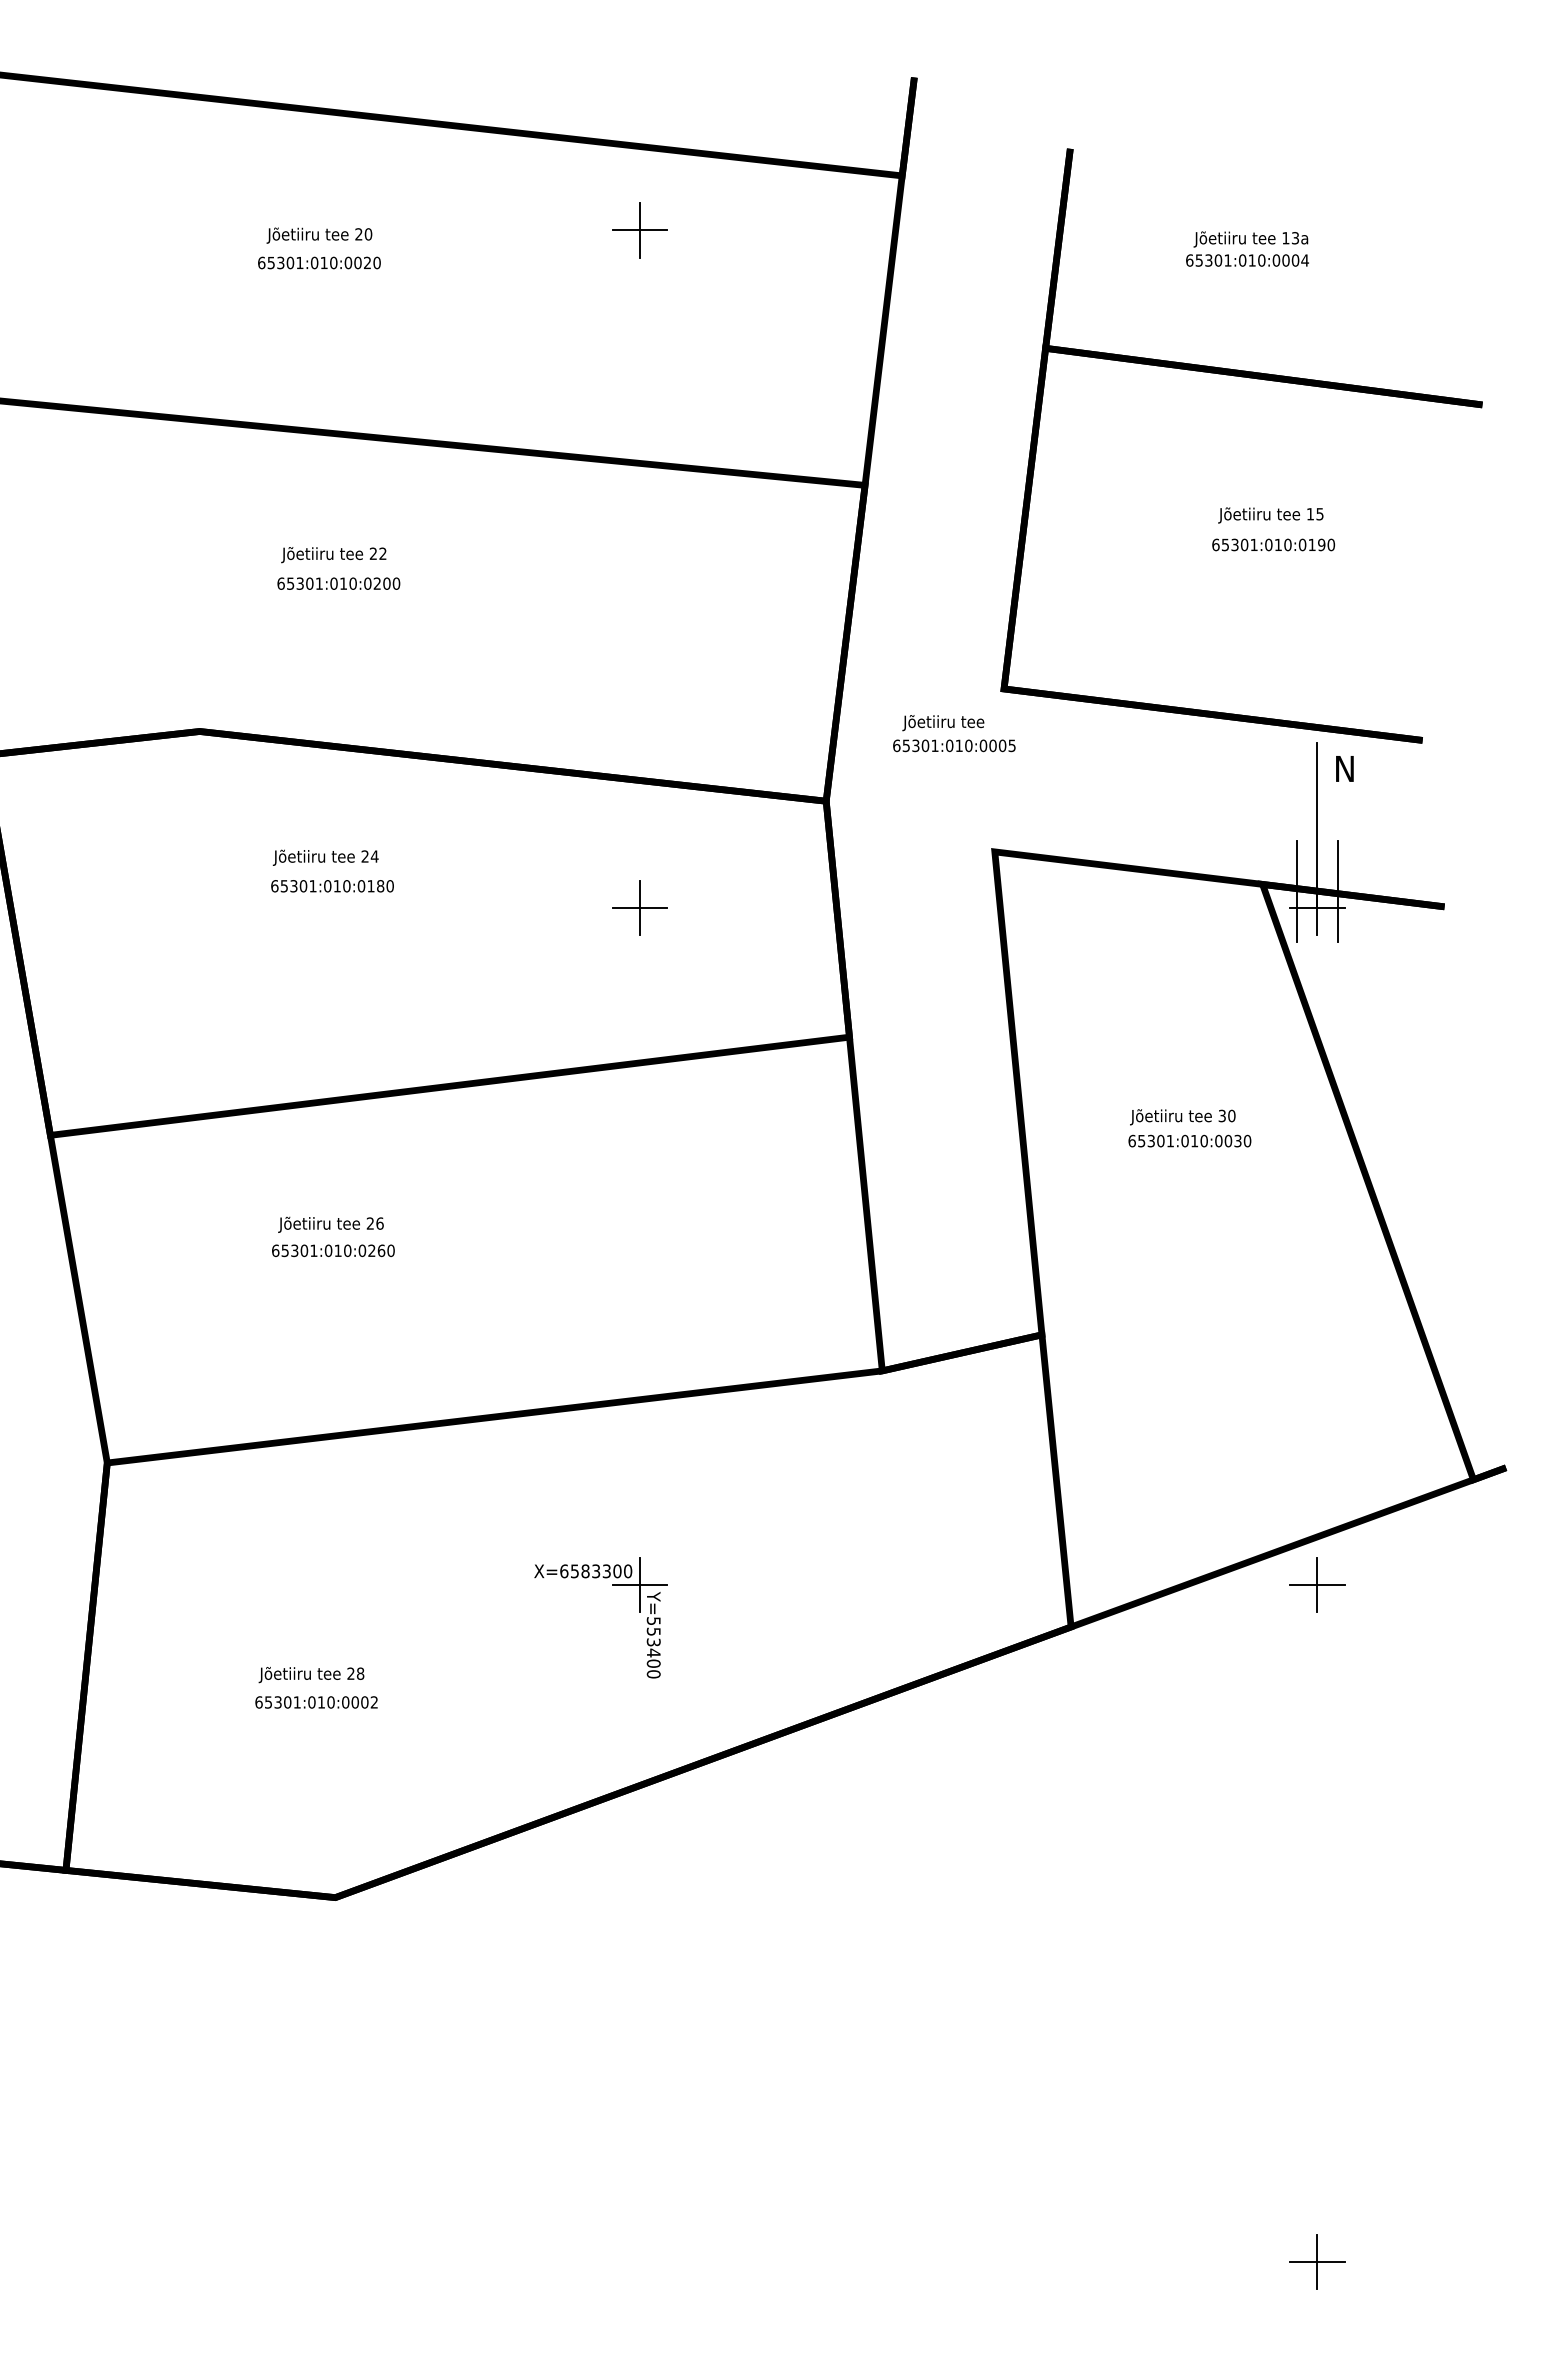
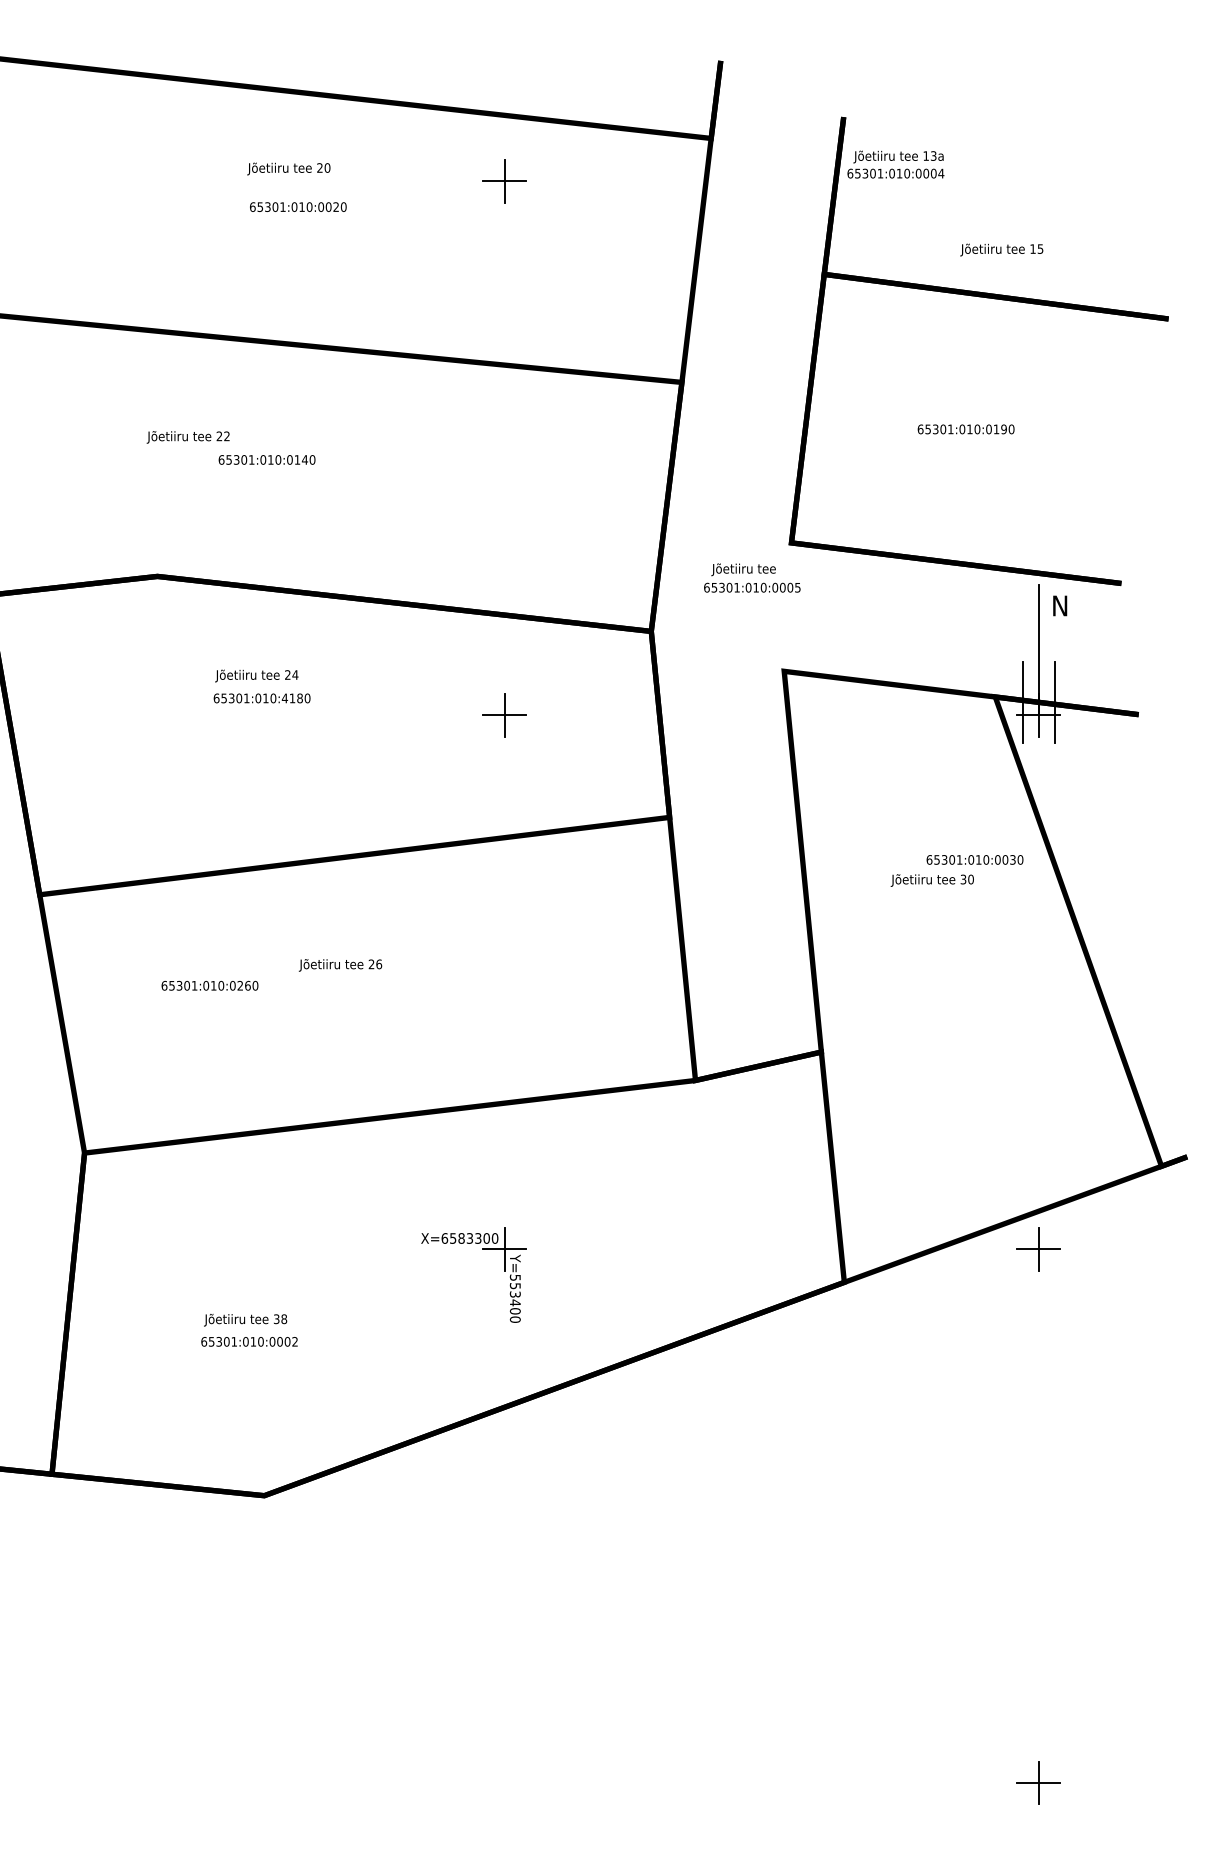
text: (319, 235) -> (288, 168), moved
text: (1247, 248) -> (895, 164), moved
text: (319, 262) -> (298, 206), moved
text: (1270, 515) -> (1001, 250), moved
text: (1273, 544) -> (966, 429), moved
text: (333, 555) -> (188, 437), moved
text: (381, 583) -> (300, 459), 65301:010:0200 -> 65301:010:0140
text: (361, 886) -> (284, 698), 65301:010:0180 -> 65301:010:4180
text: (1189, 1140) -> (974, 859), moved
text: (330, 1224) -> (340, 965), moved
text: (333, 1250) -> (210, 985), moved
text: (350, 1673) -> (276, 1319), 28 -> 38

